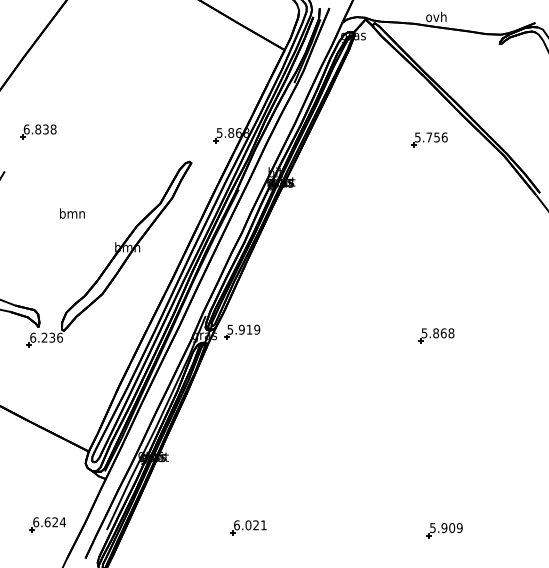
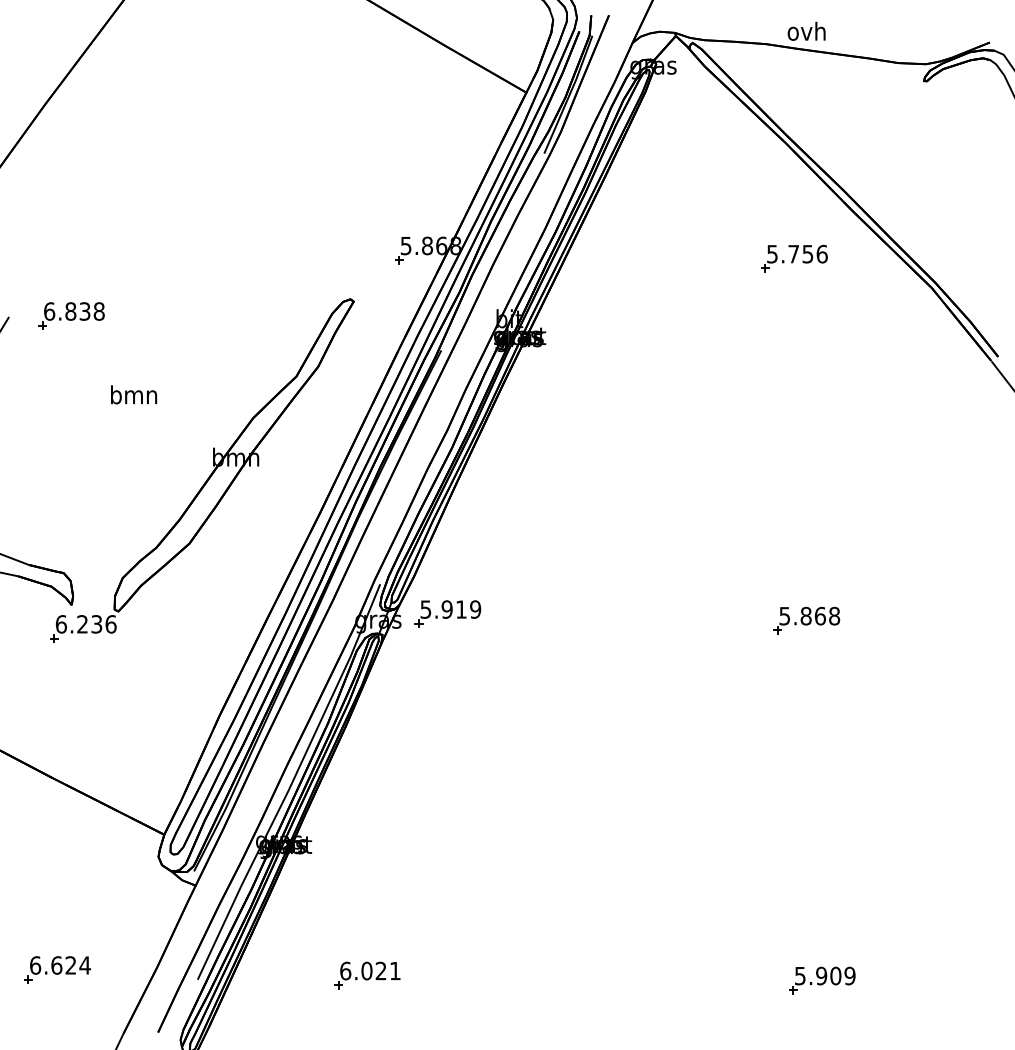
part: (38, 131) -> (71, 315), moved
part: (47, 524) -> (56, 969), moved
part: (248, 527) -> (367, 975), moved

